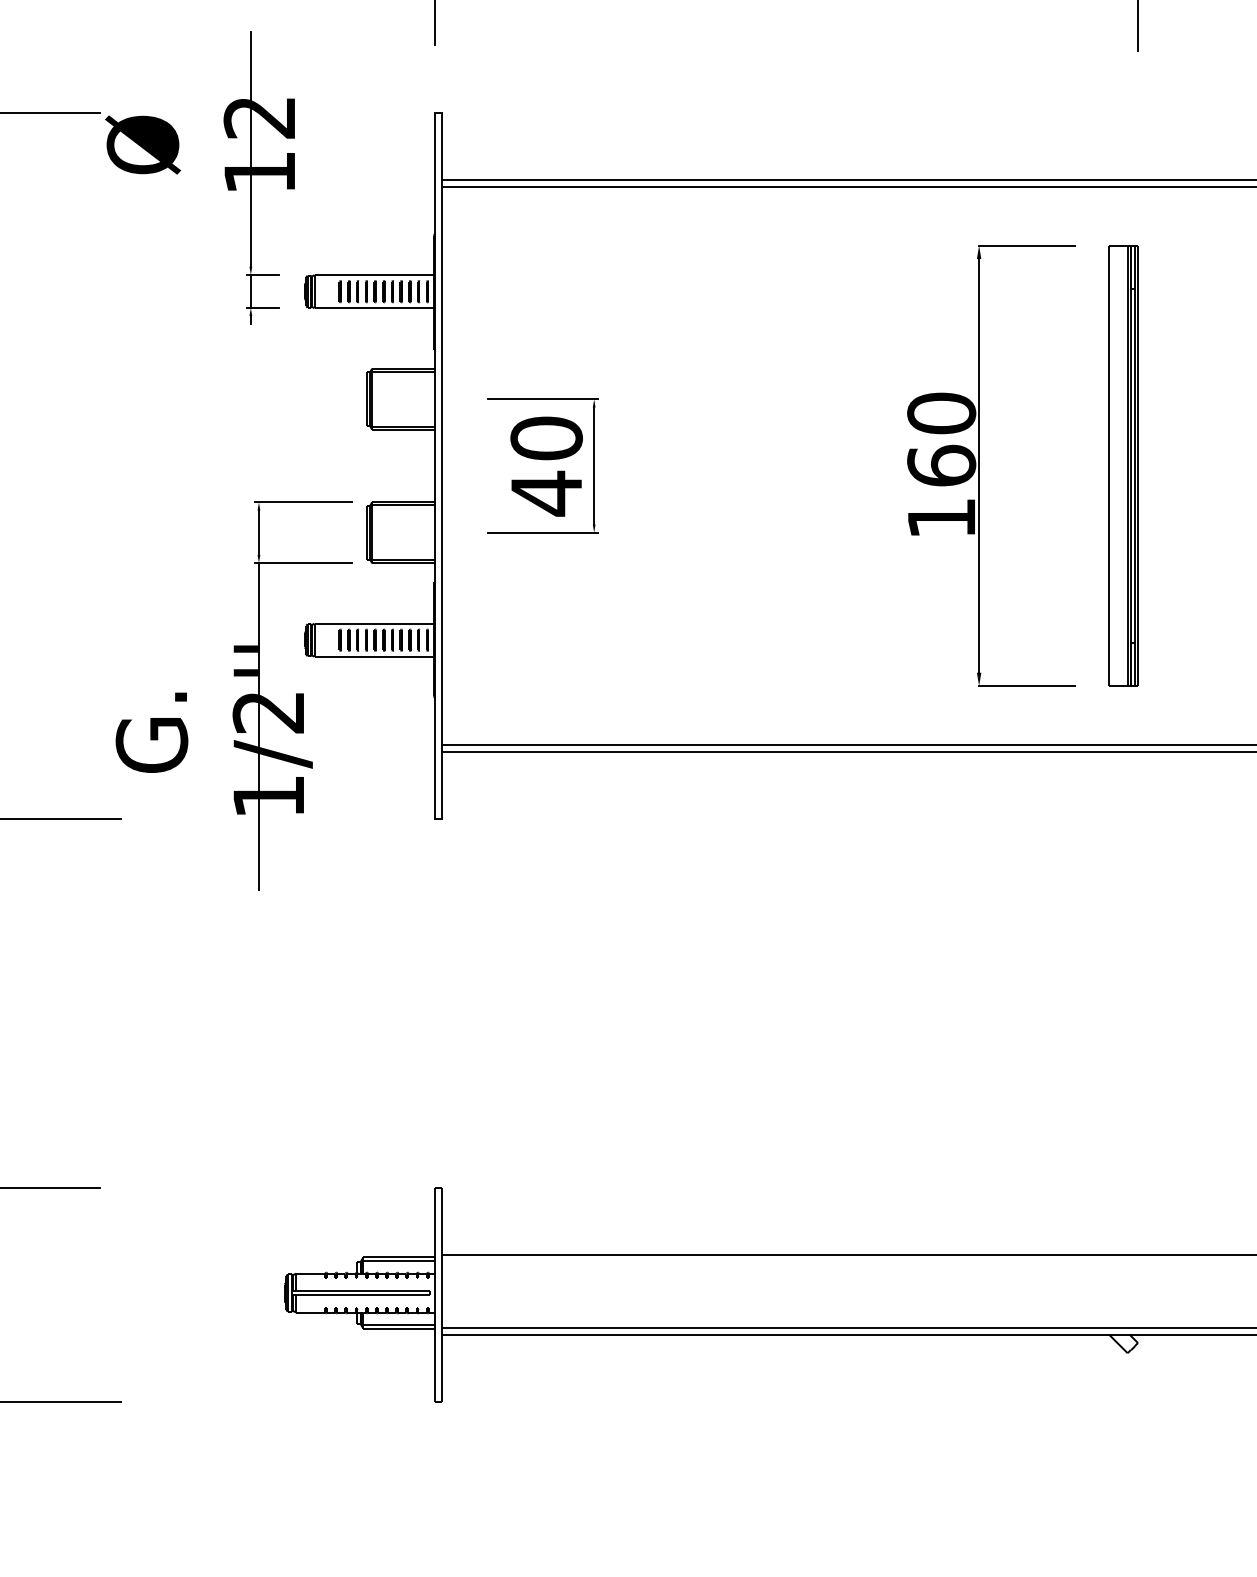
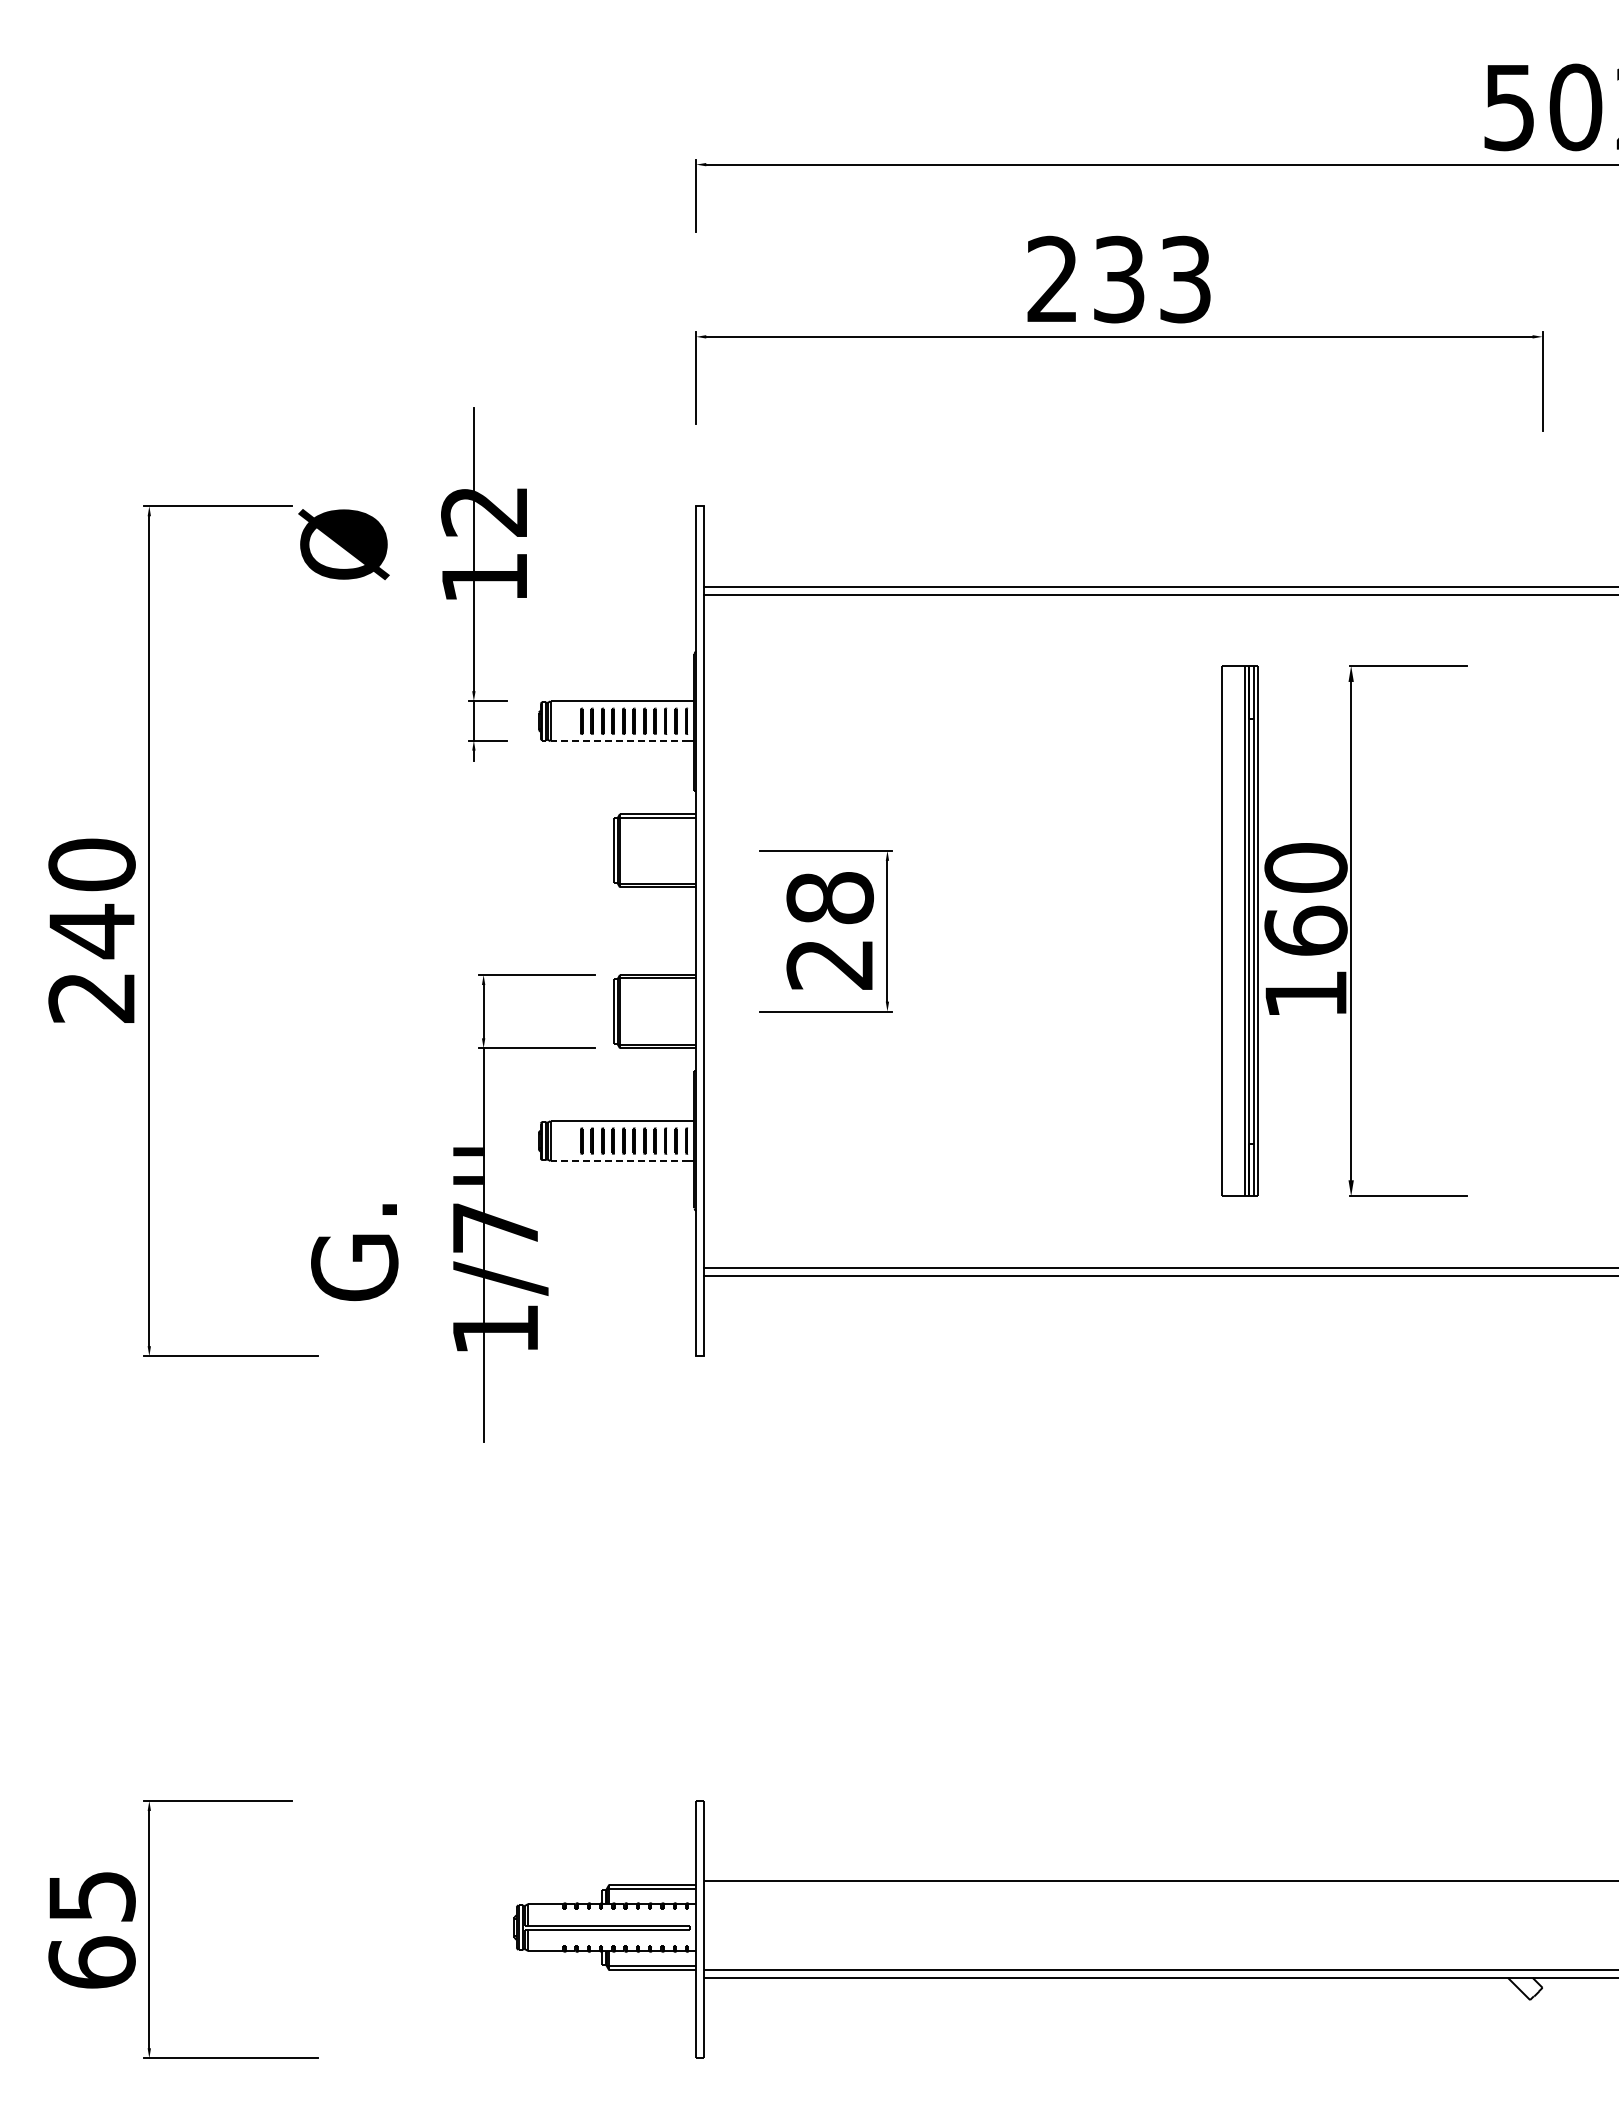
line: (371, 308) -> (619, 741), solid -> dashed
part: (1122, 465) -> (1239, 930), moved
text: (546, 466) -> (829, 931), 40 -> 28
line: (371, 657) -> (619, 1161), solid -> dashed
text: (267, 712) -> (494, 1228), 1/2'' -> 1/7''

